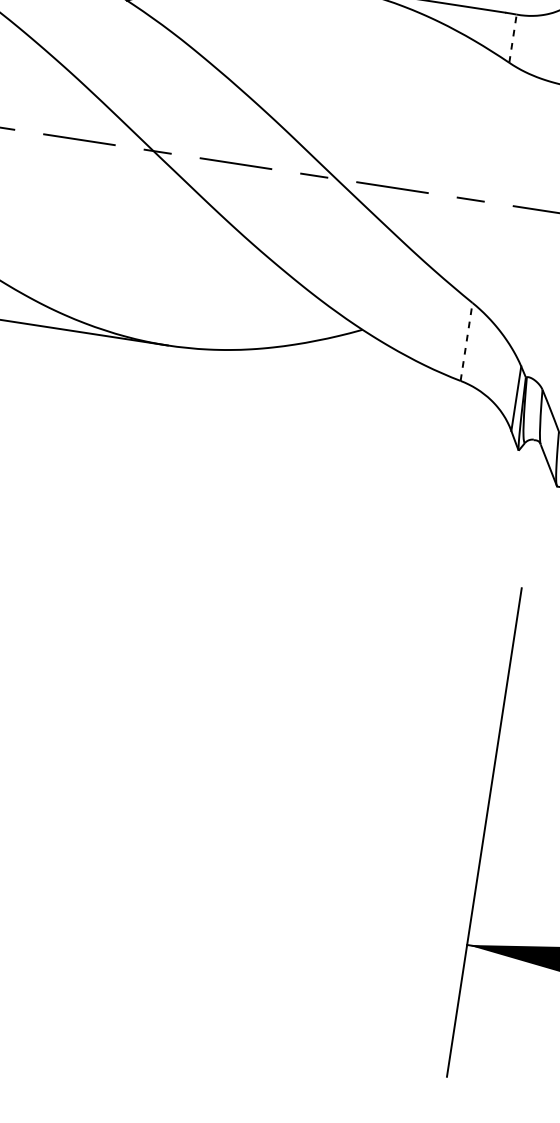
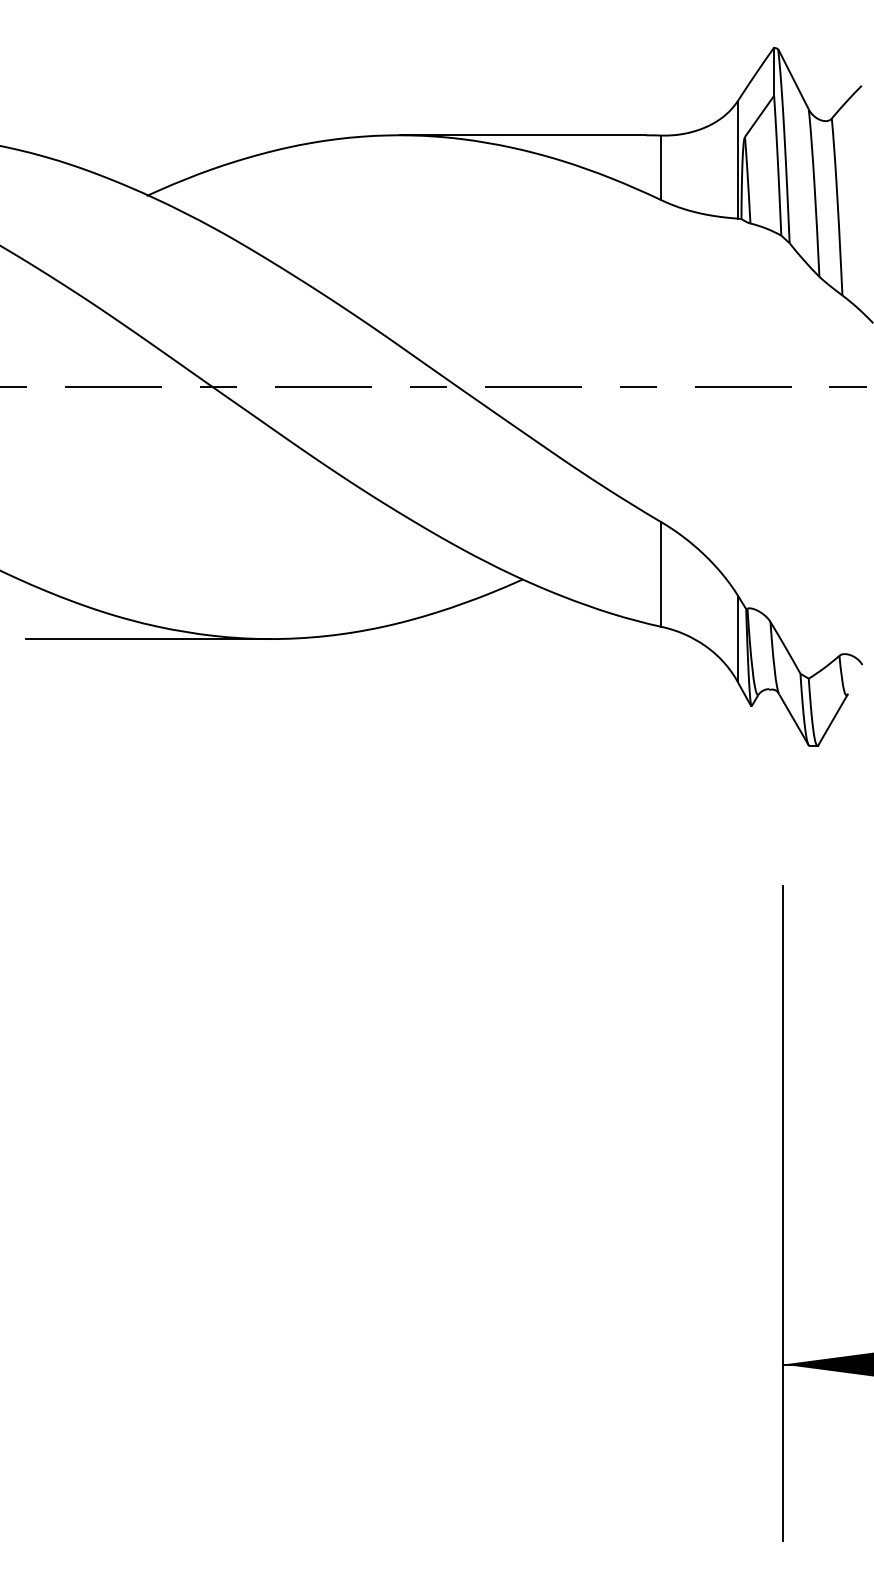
line: (513, 38) -> (661, 167), dashed -> solid
line: (466, 341) -> (661, 574), dashed -> solid

